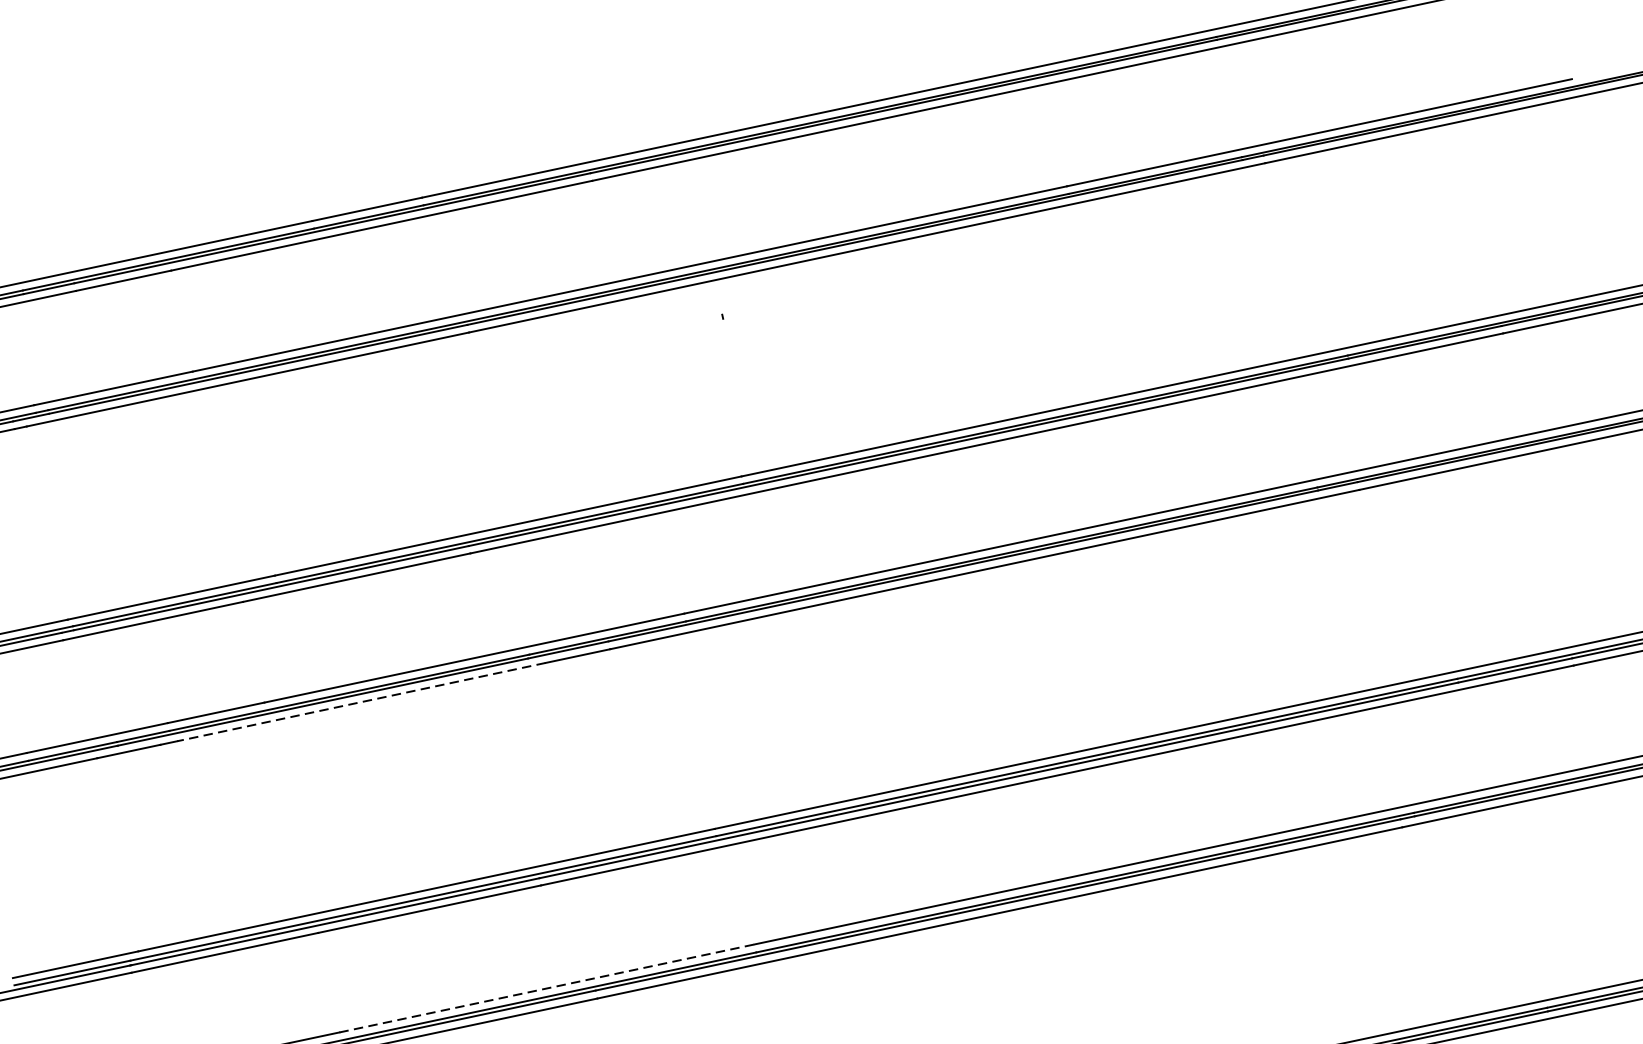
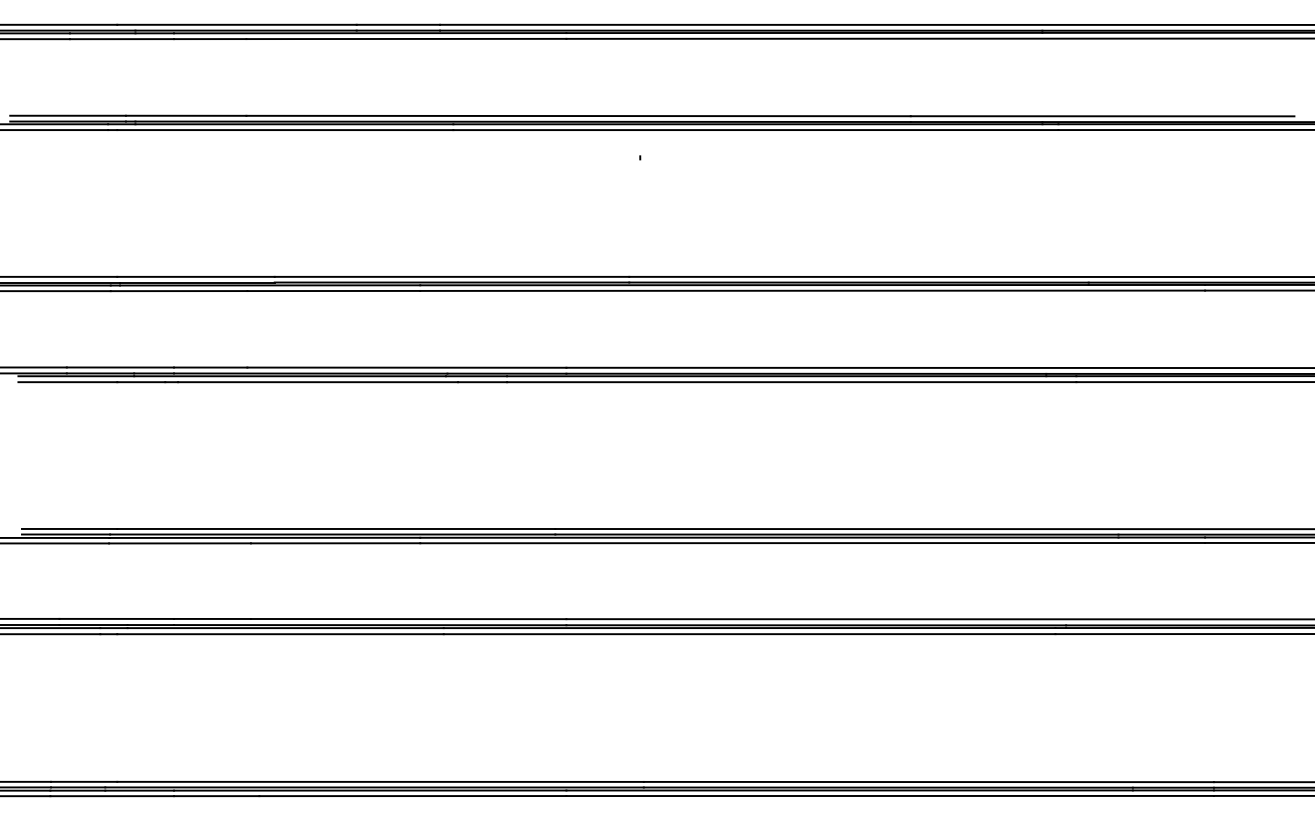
line: (362, 702) -> (318, 382), dashed -> solid
line: (546, 989) -> (408, 619), dashed -> solid

